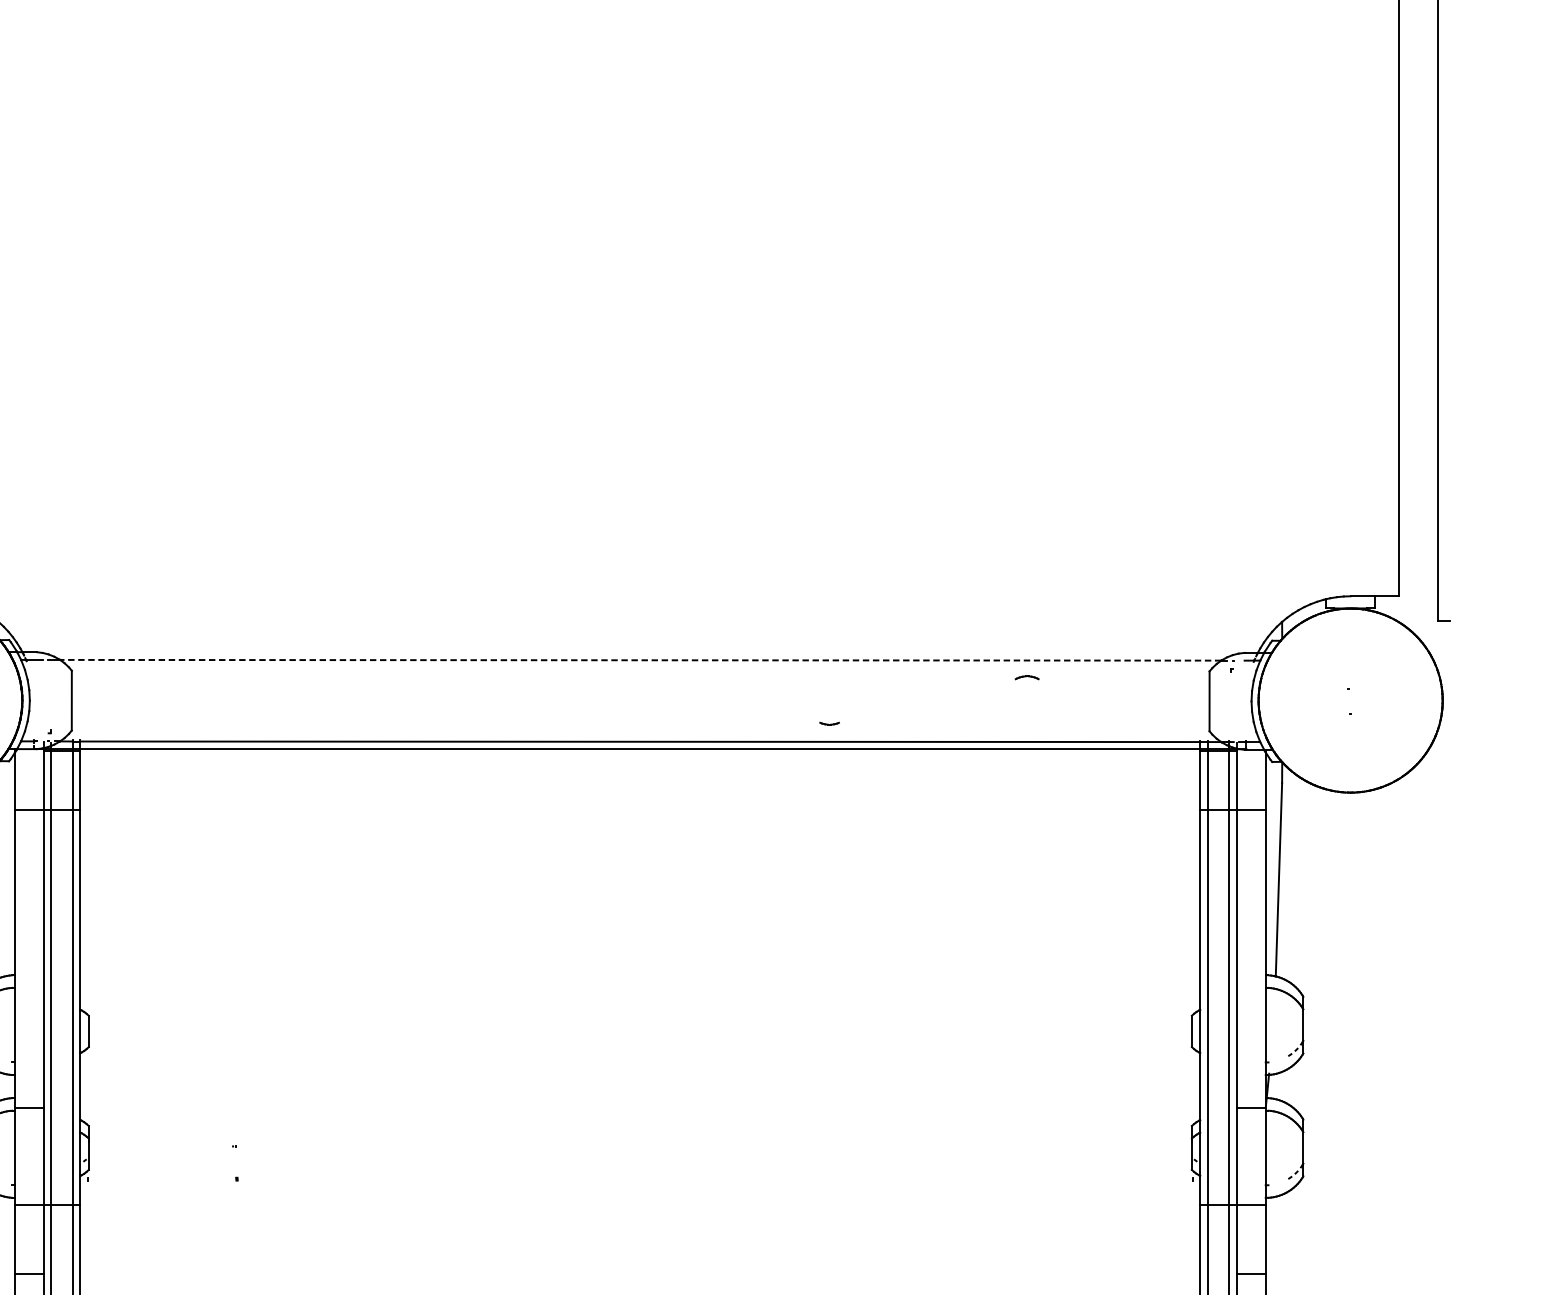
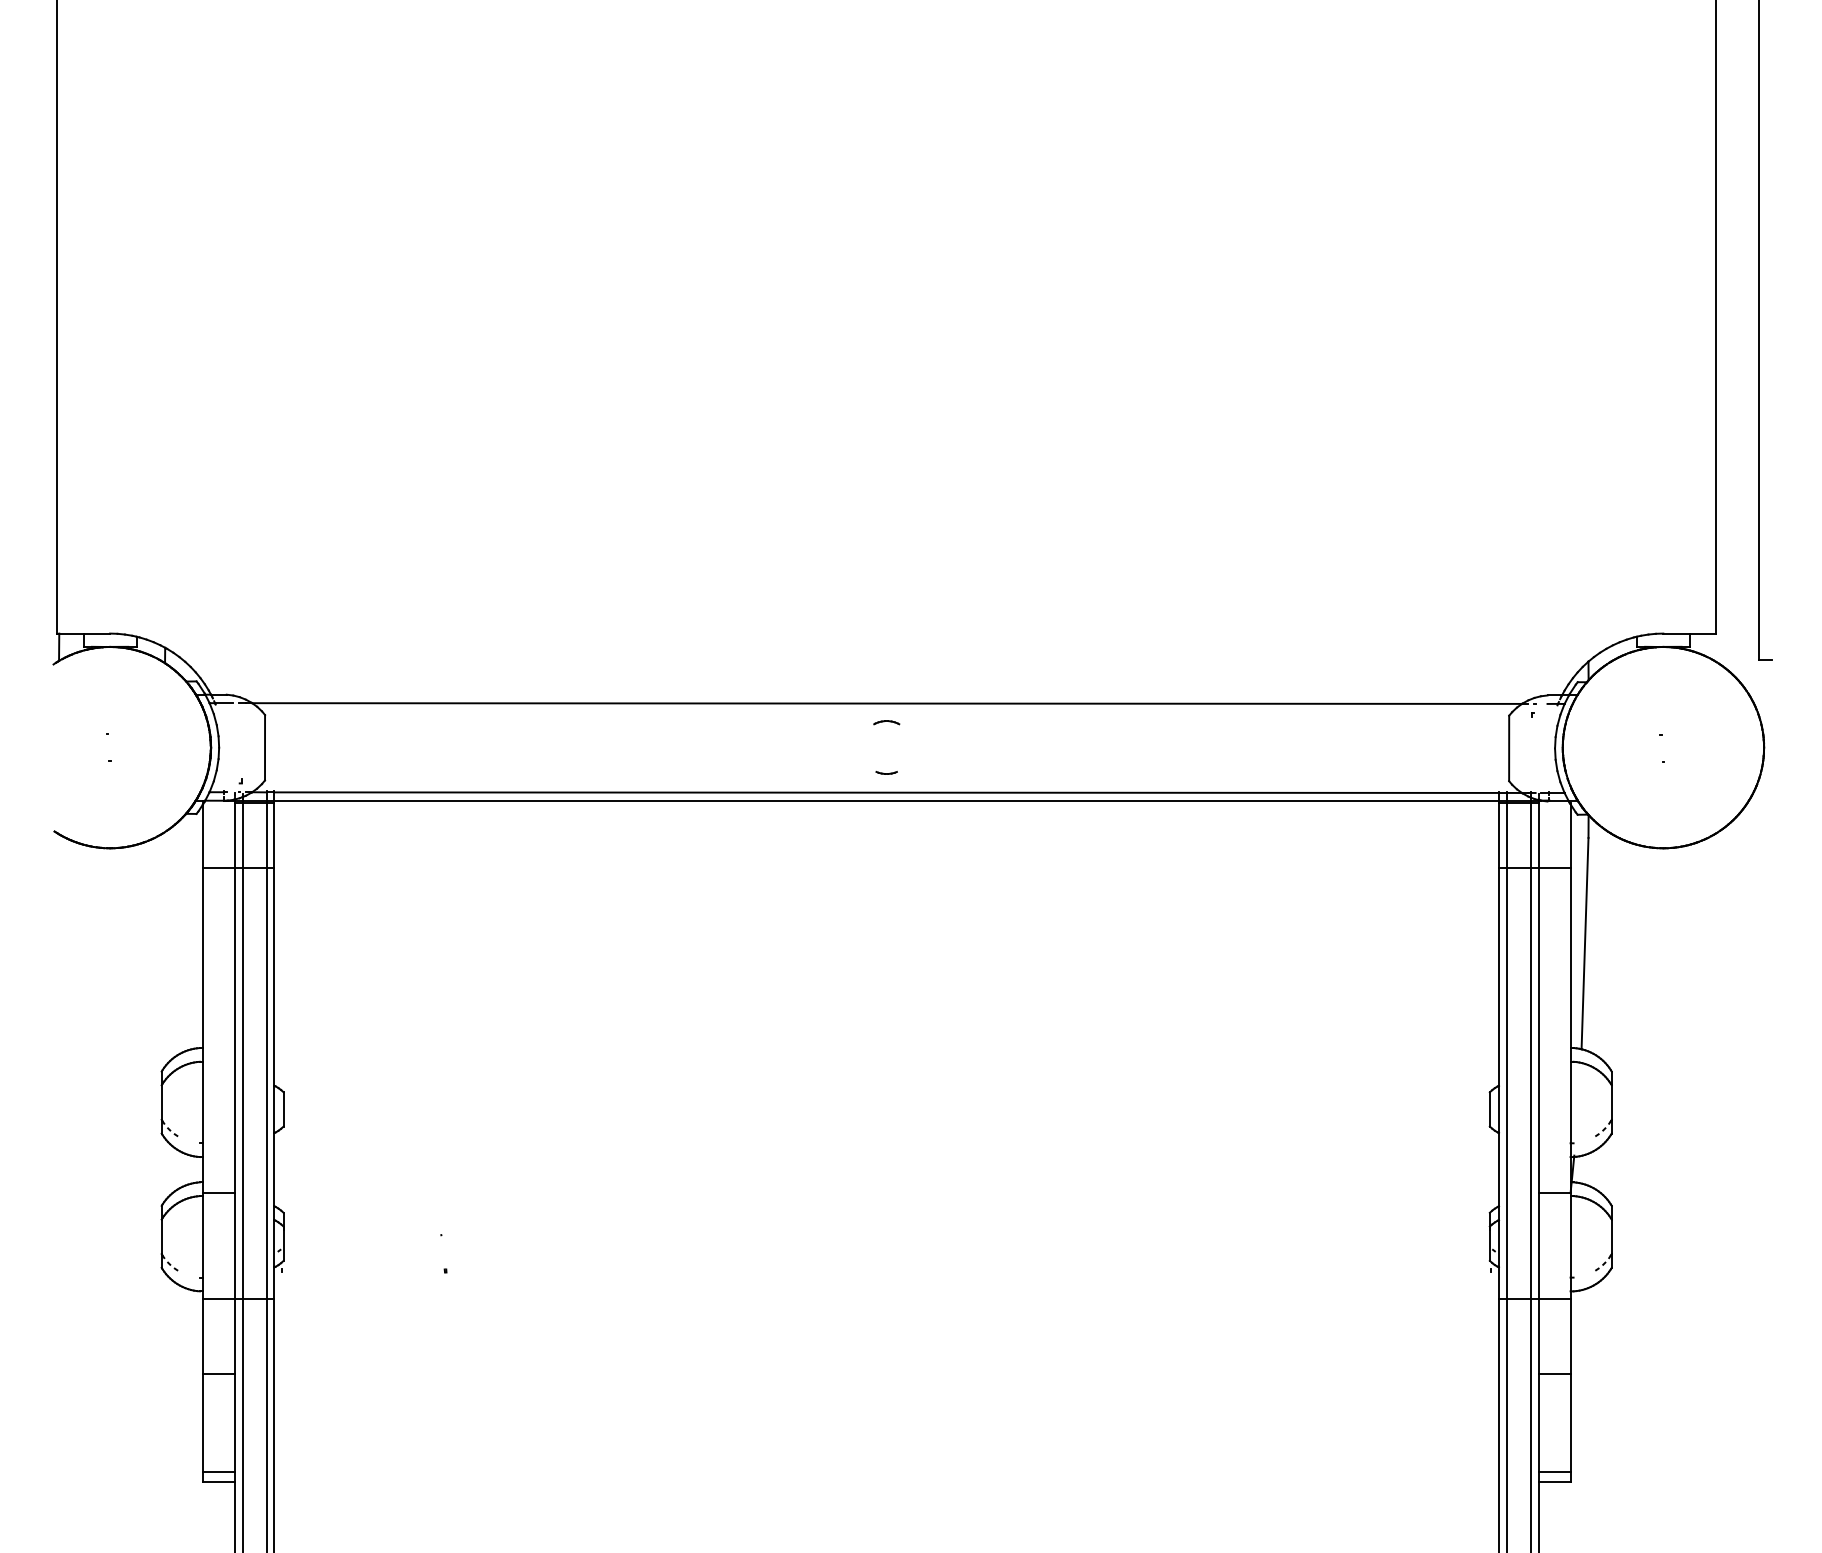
line: (641, 660) -> (887, 703), dashed -> solid
part: (1026, 677) -> (886, 722), moved
line: (829, 724) -> (886, 773), moved

